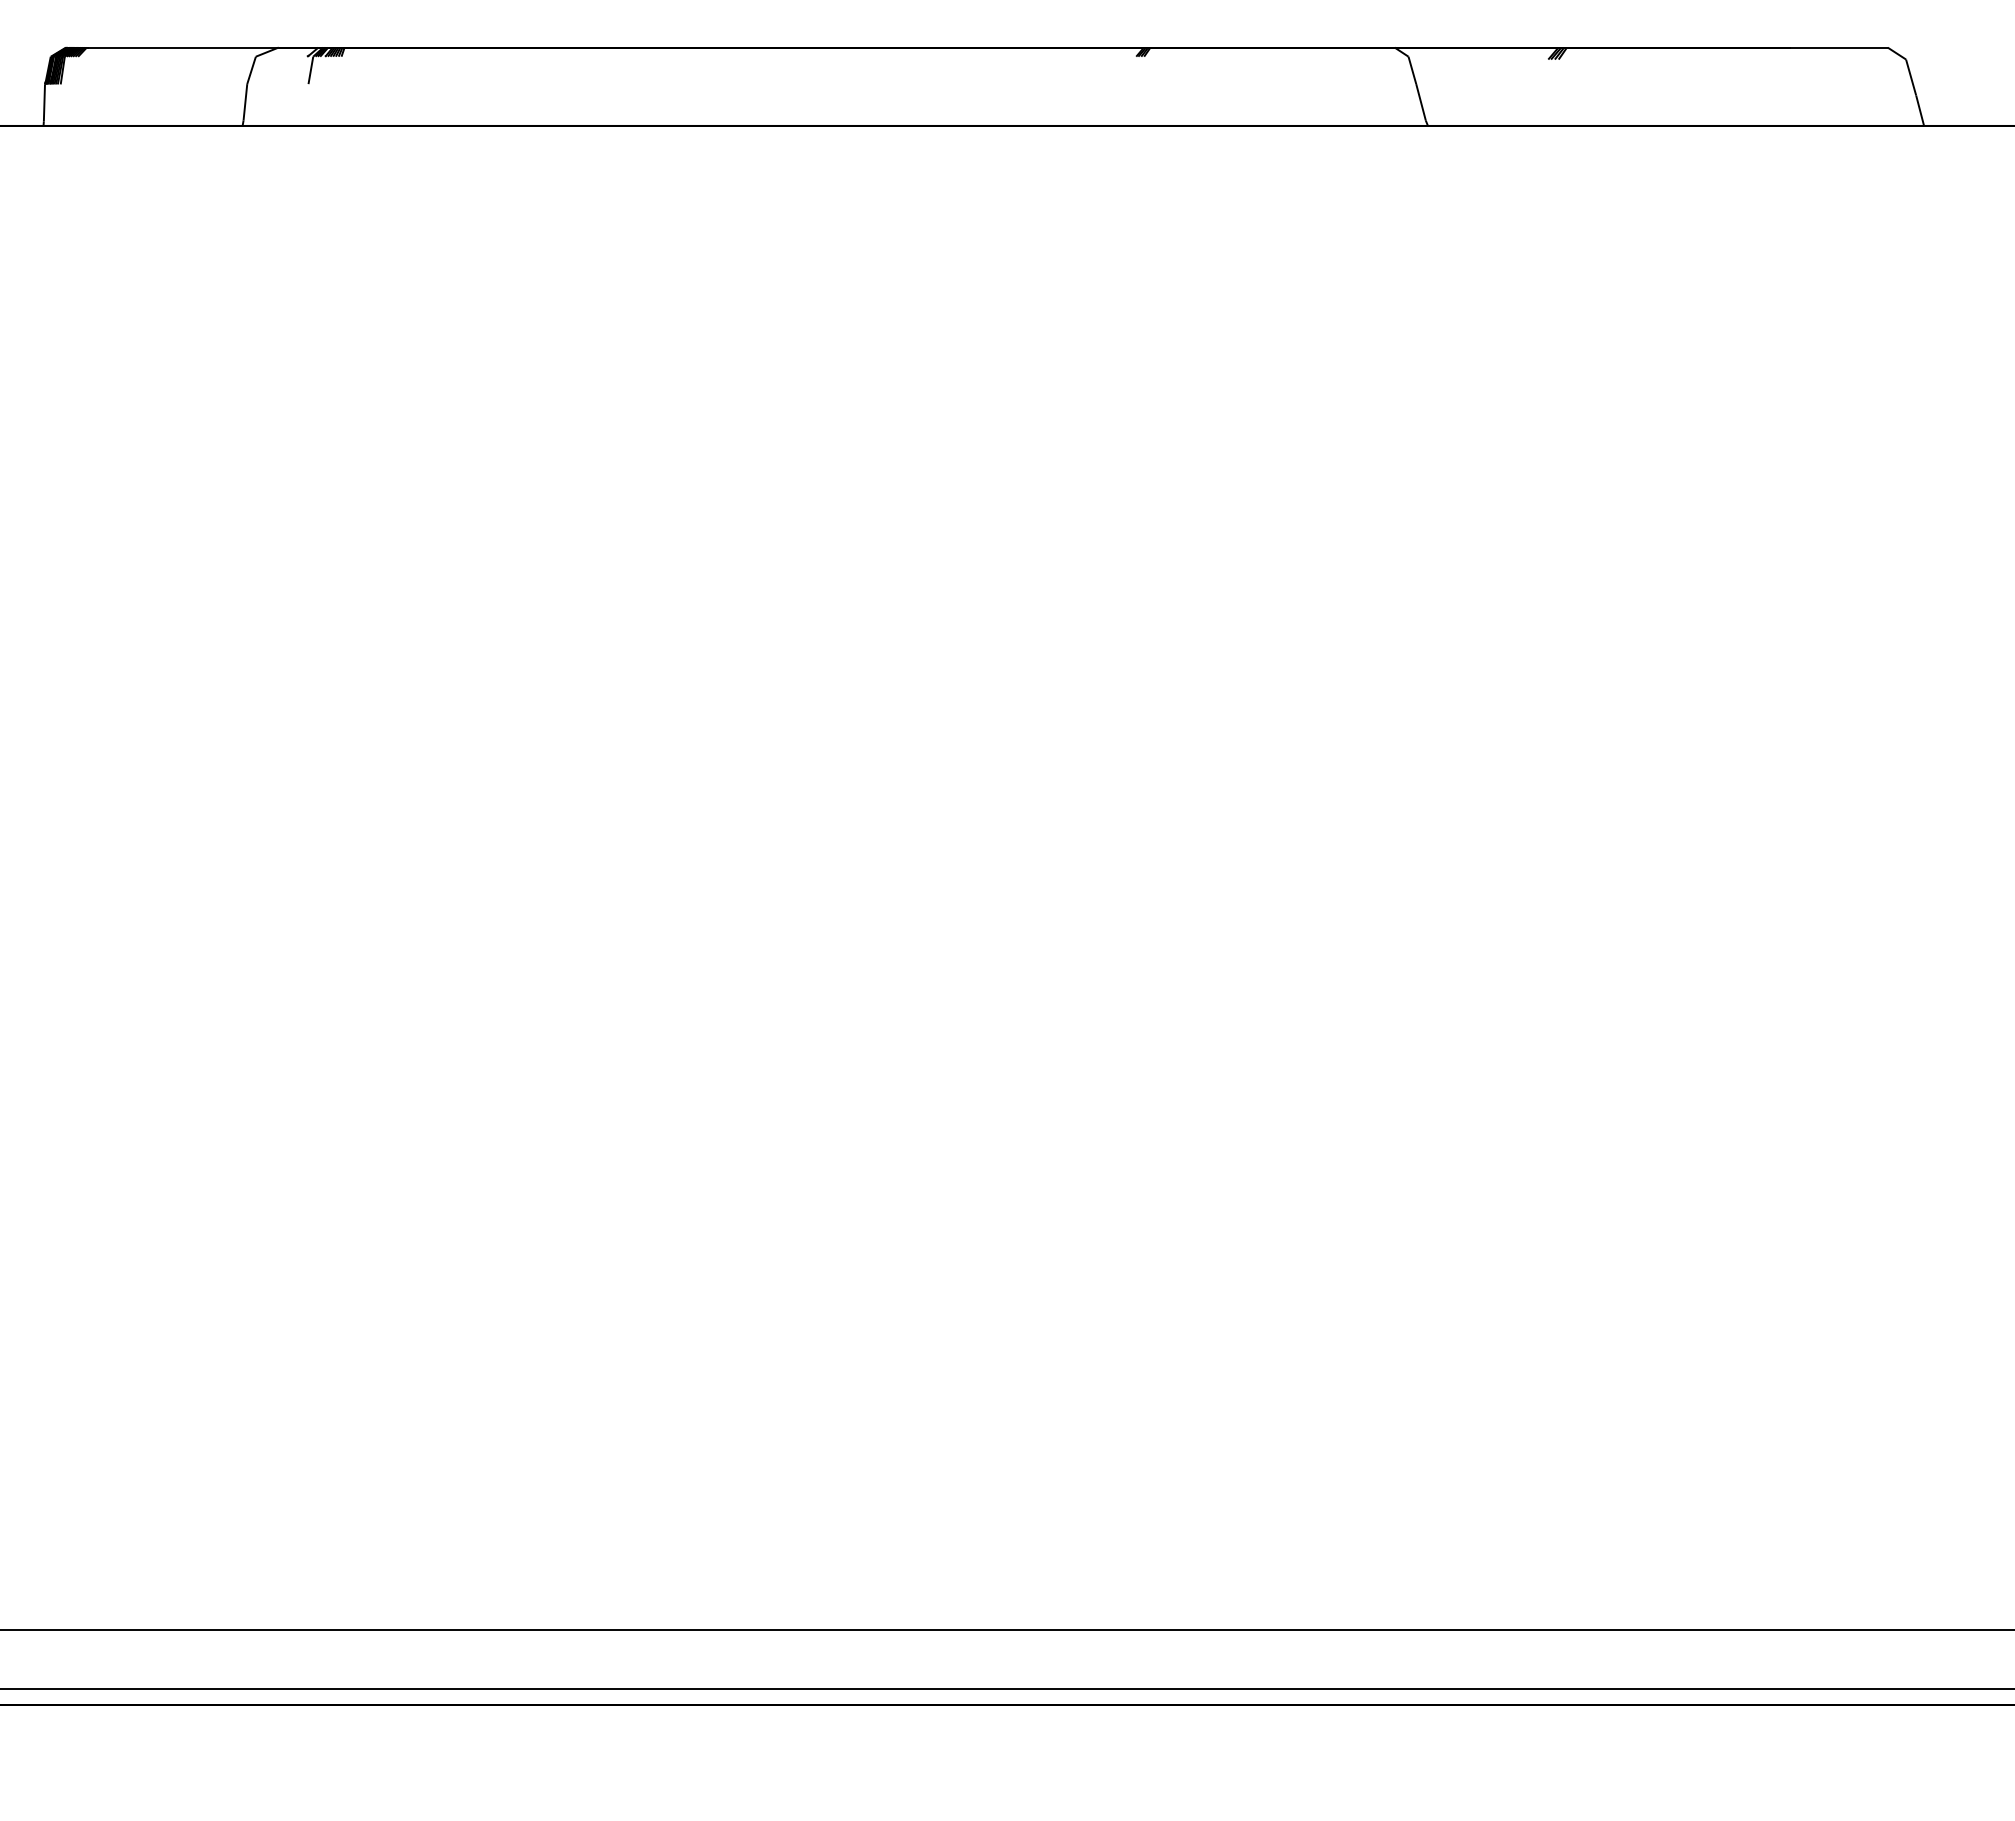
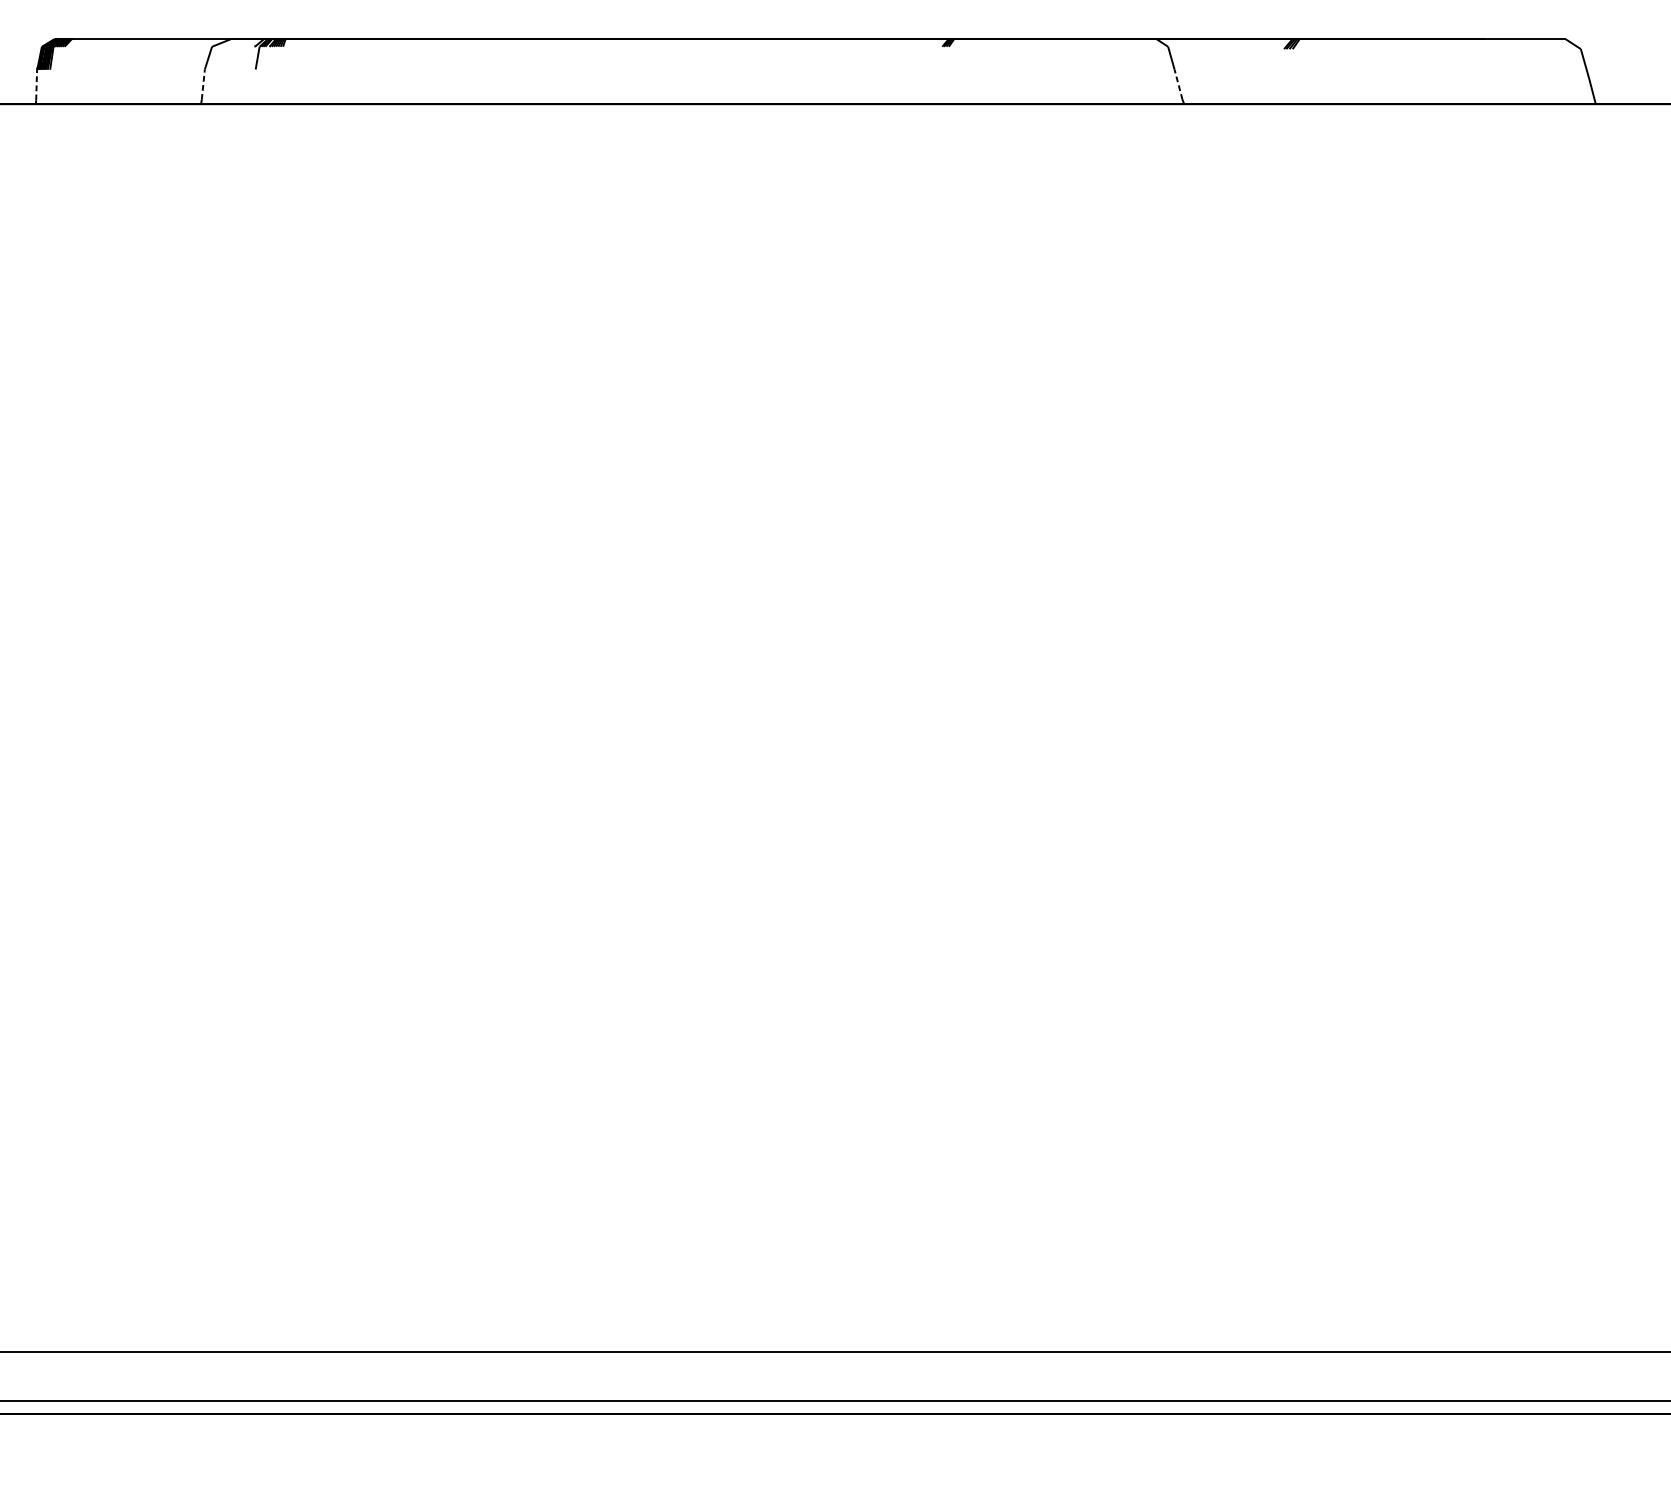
line: (245, 101) -> (203, 83), solid -> dashed
line: (44, 102) -> (36, 84), solid -> dashed
line: (1421, 102) -> (1178, 84), solid -> dashed

